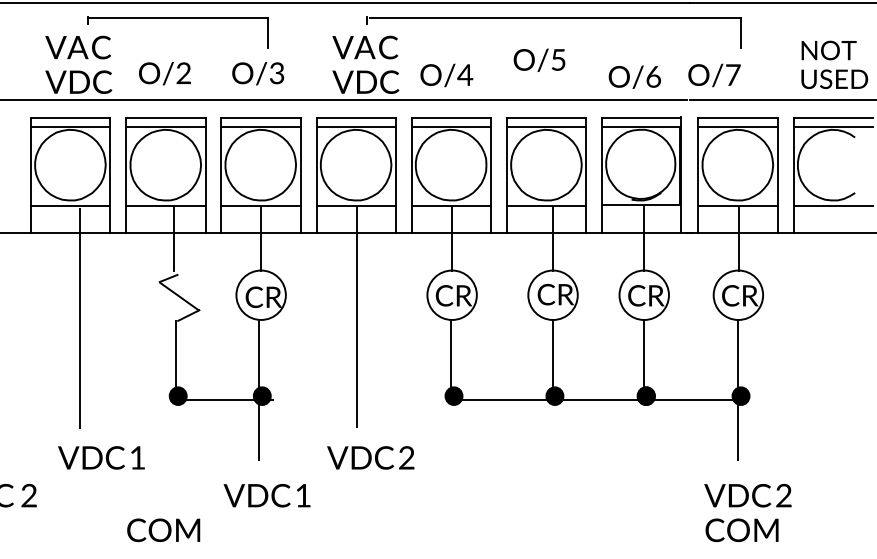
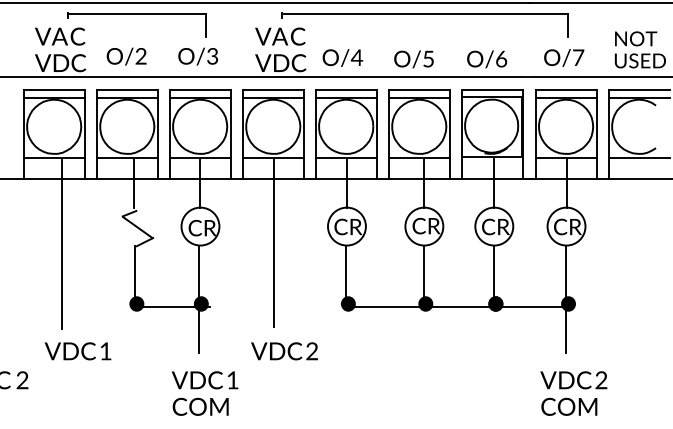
text: (538, 60) -> (413, 59), moved
text: (714, 74) -> (564, 57), moved
text: (163, 529) -> (200, 406), moved

